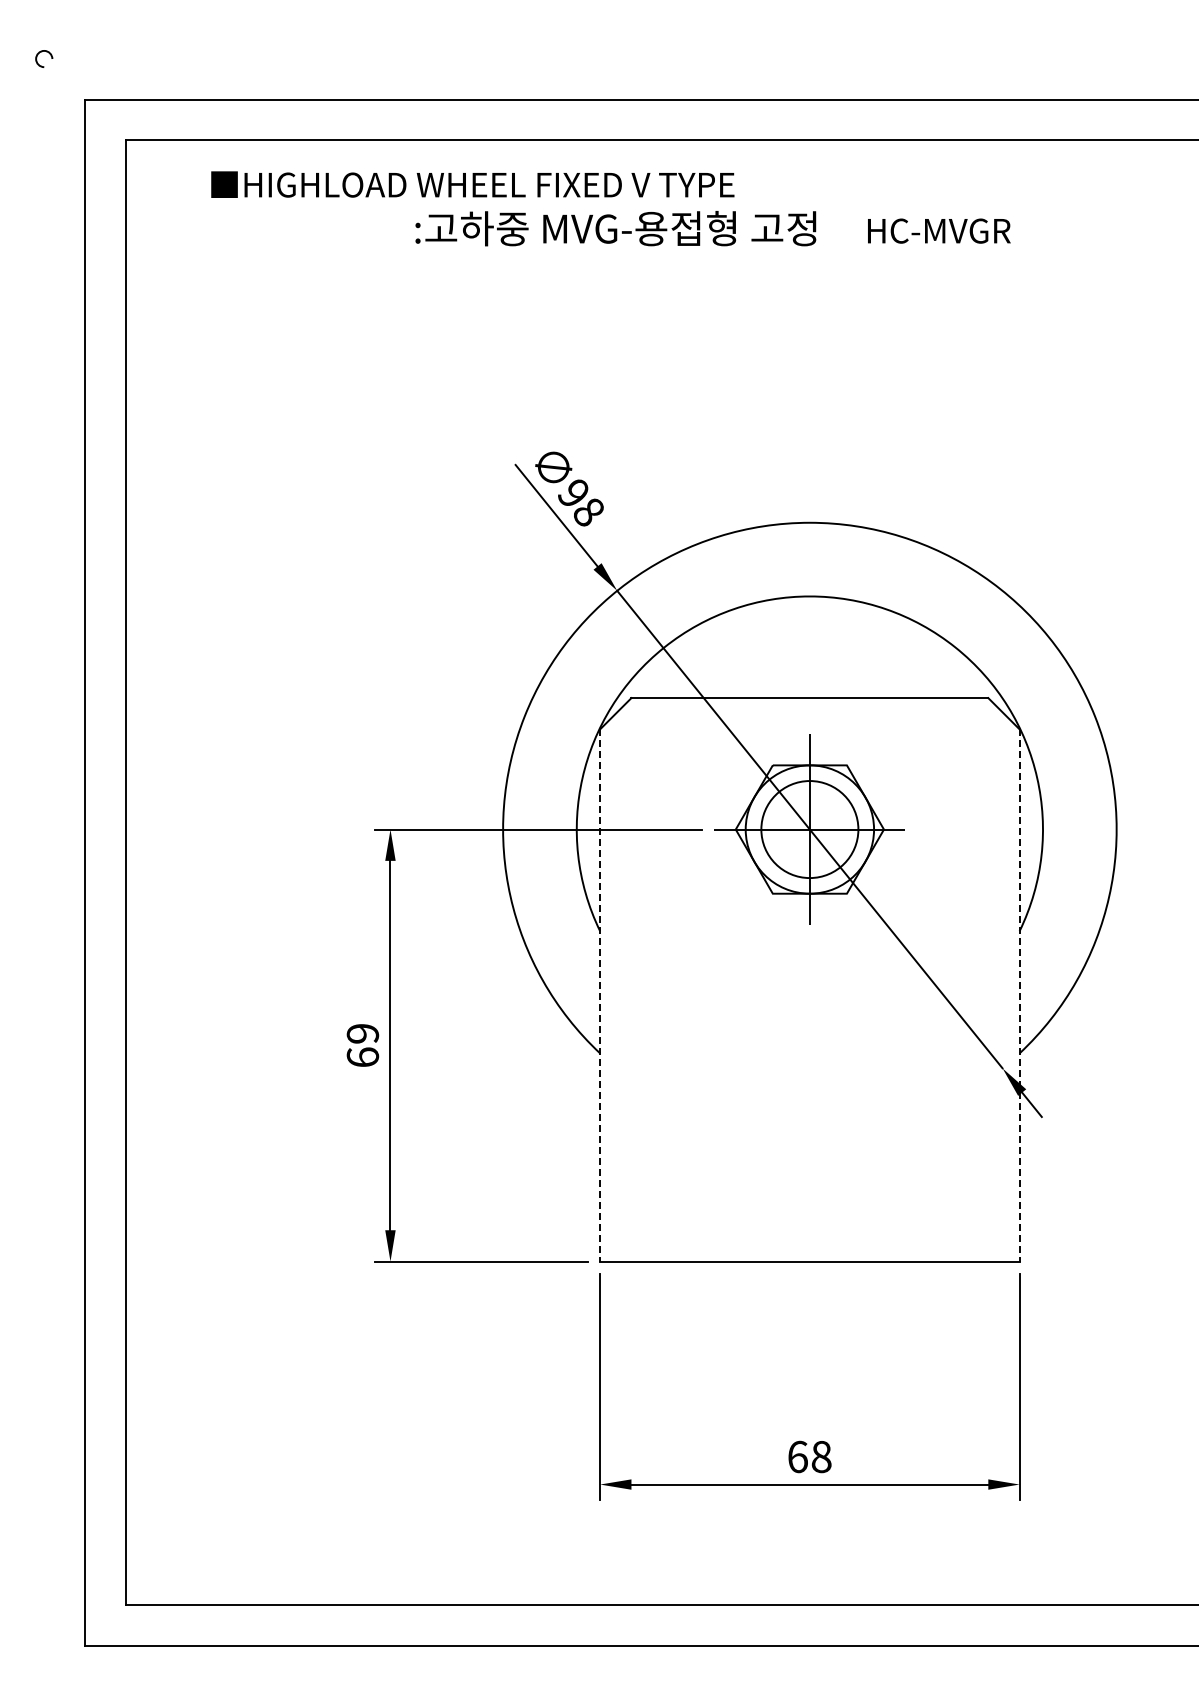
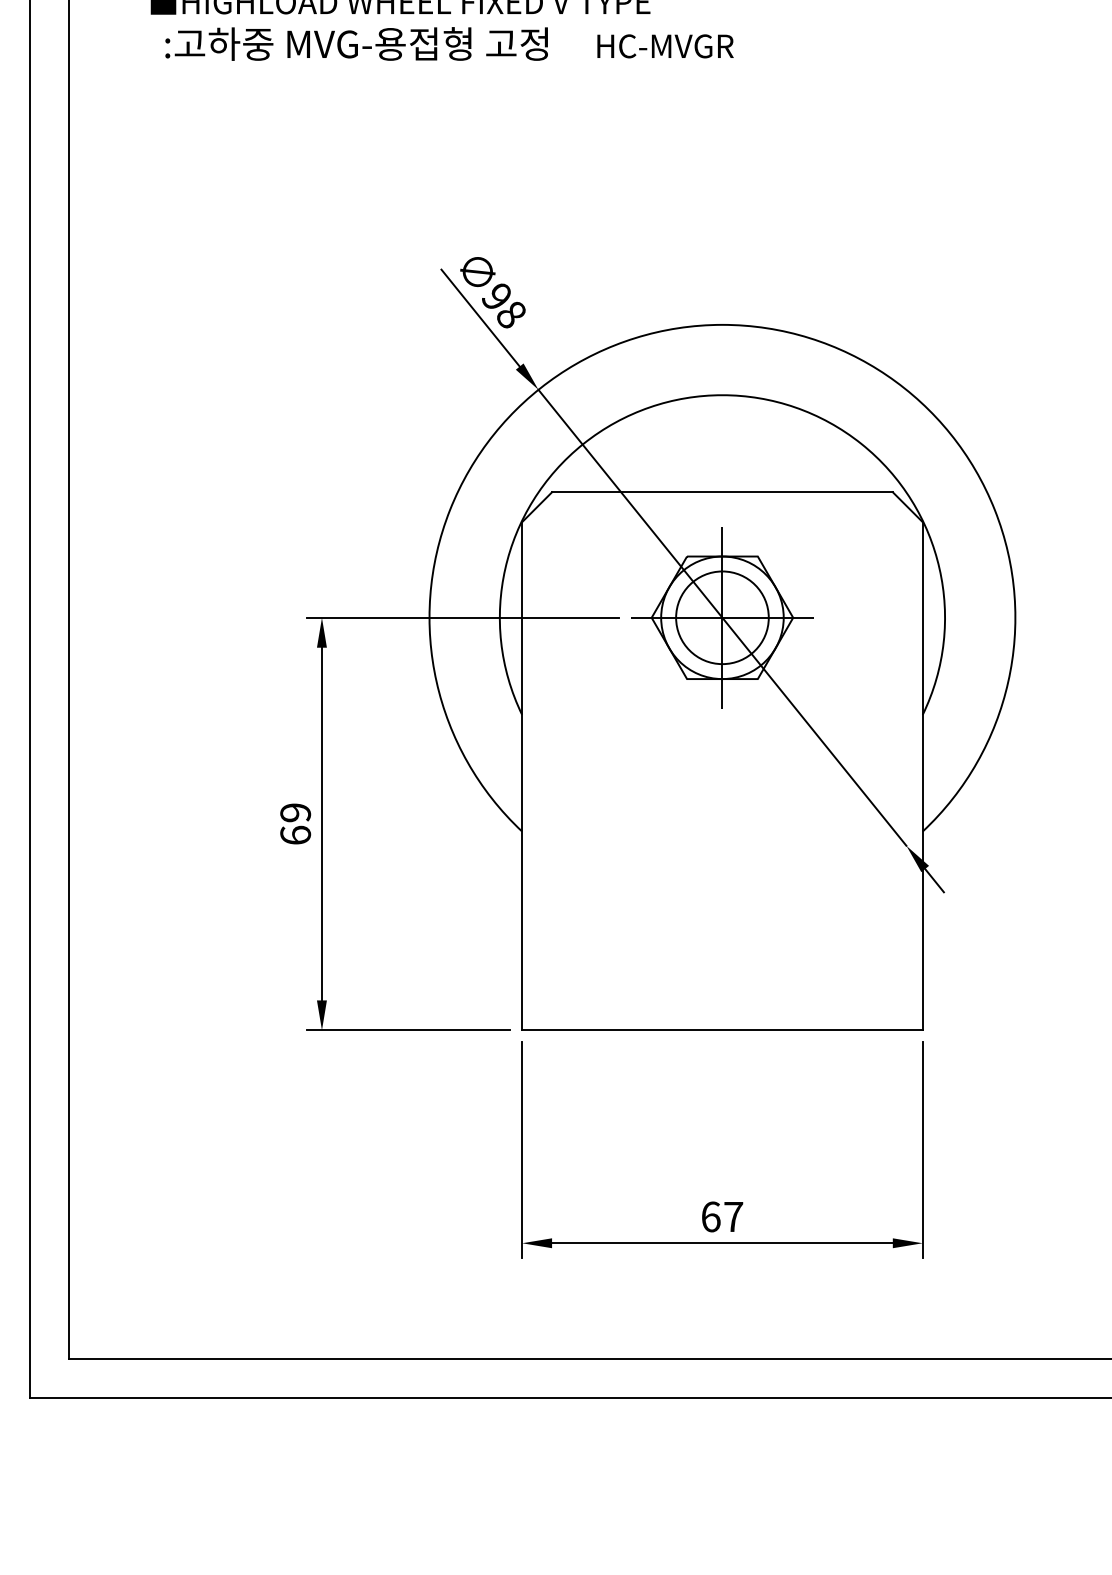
text: (712, 228) -> (448, 43), moved
line: (600, 995) -> (522, 776), dashed -> solid
line: (1019, 995) -> (922, 776), dashed -> solid
text: (821, 1457) -> (733, 1217), 68 -> 67

